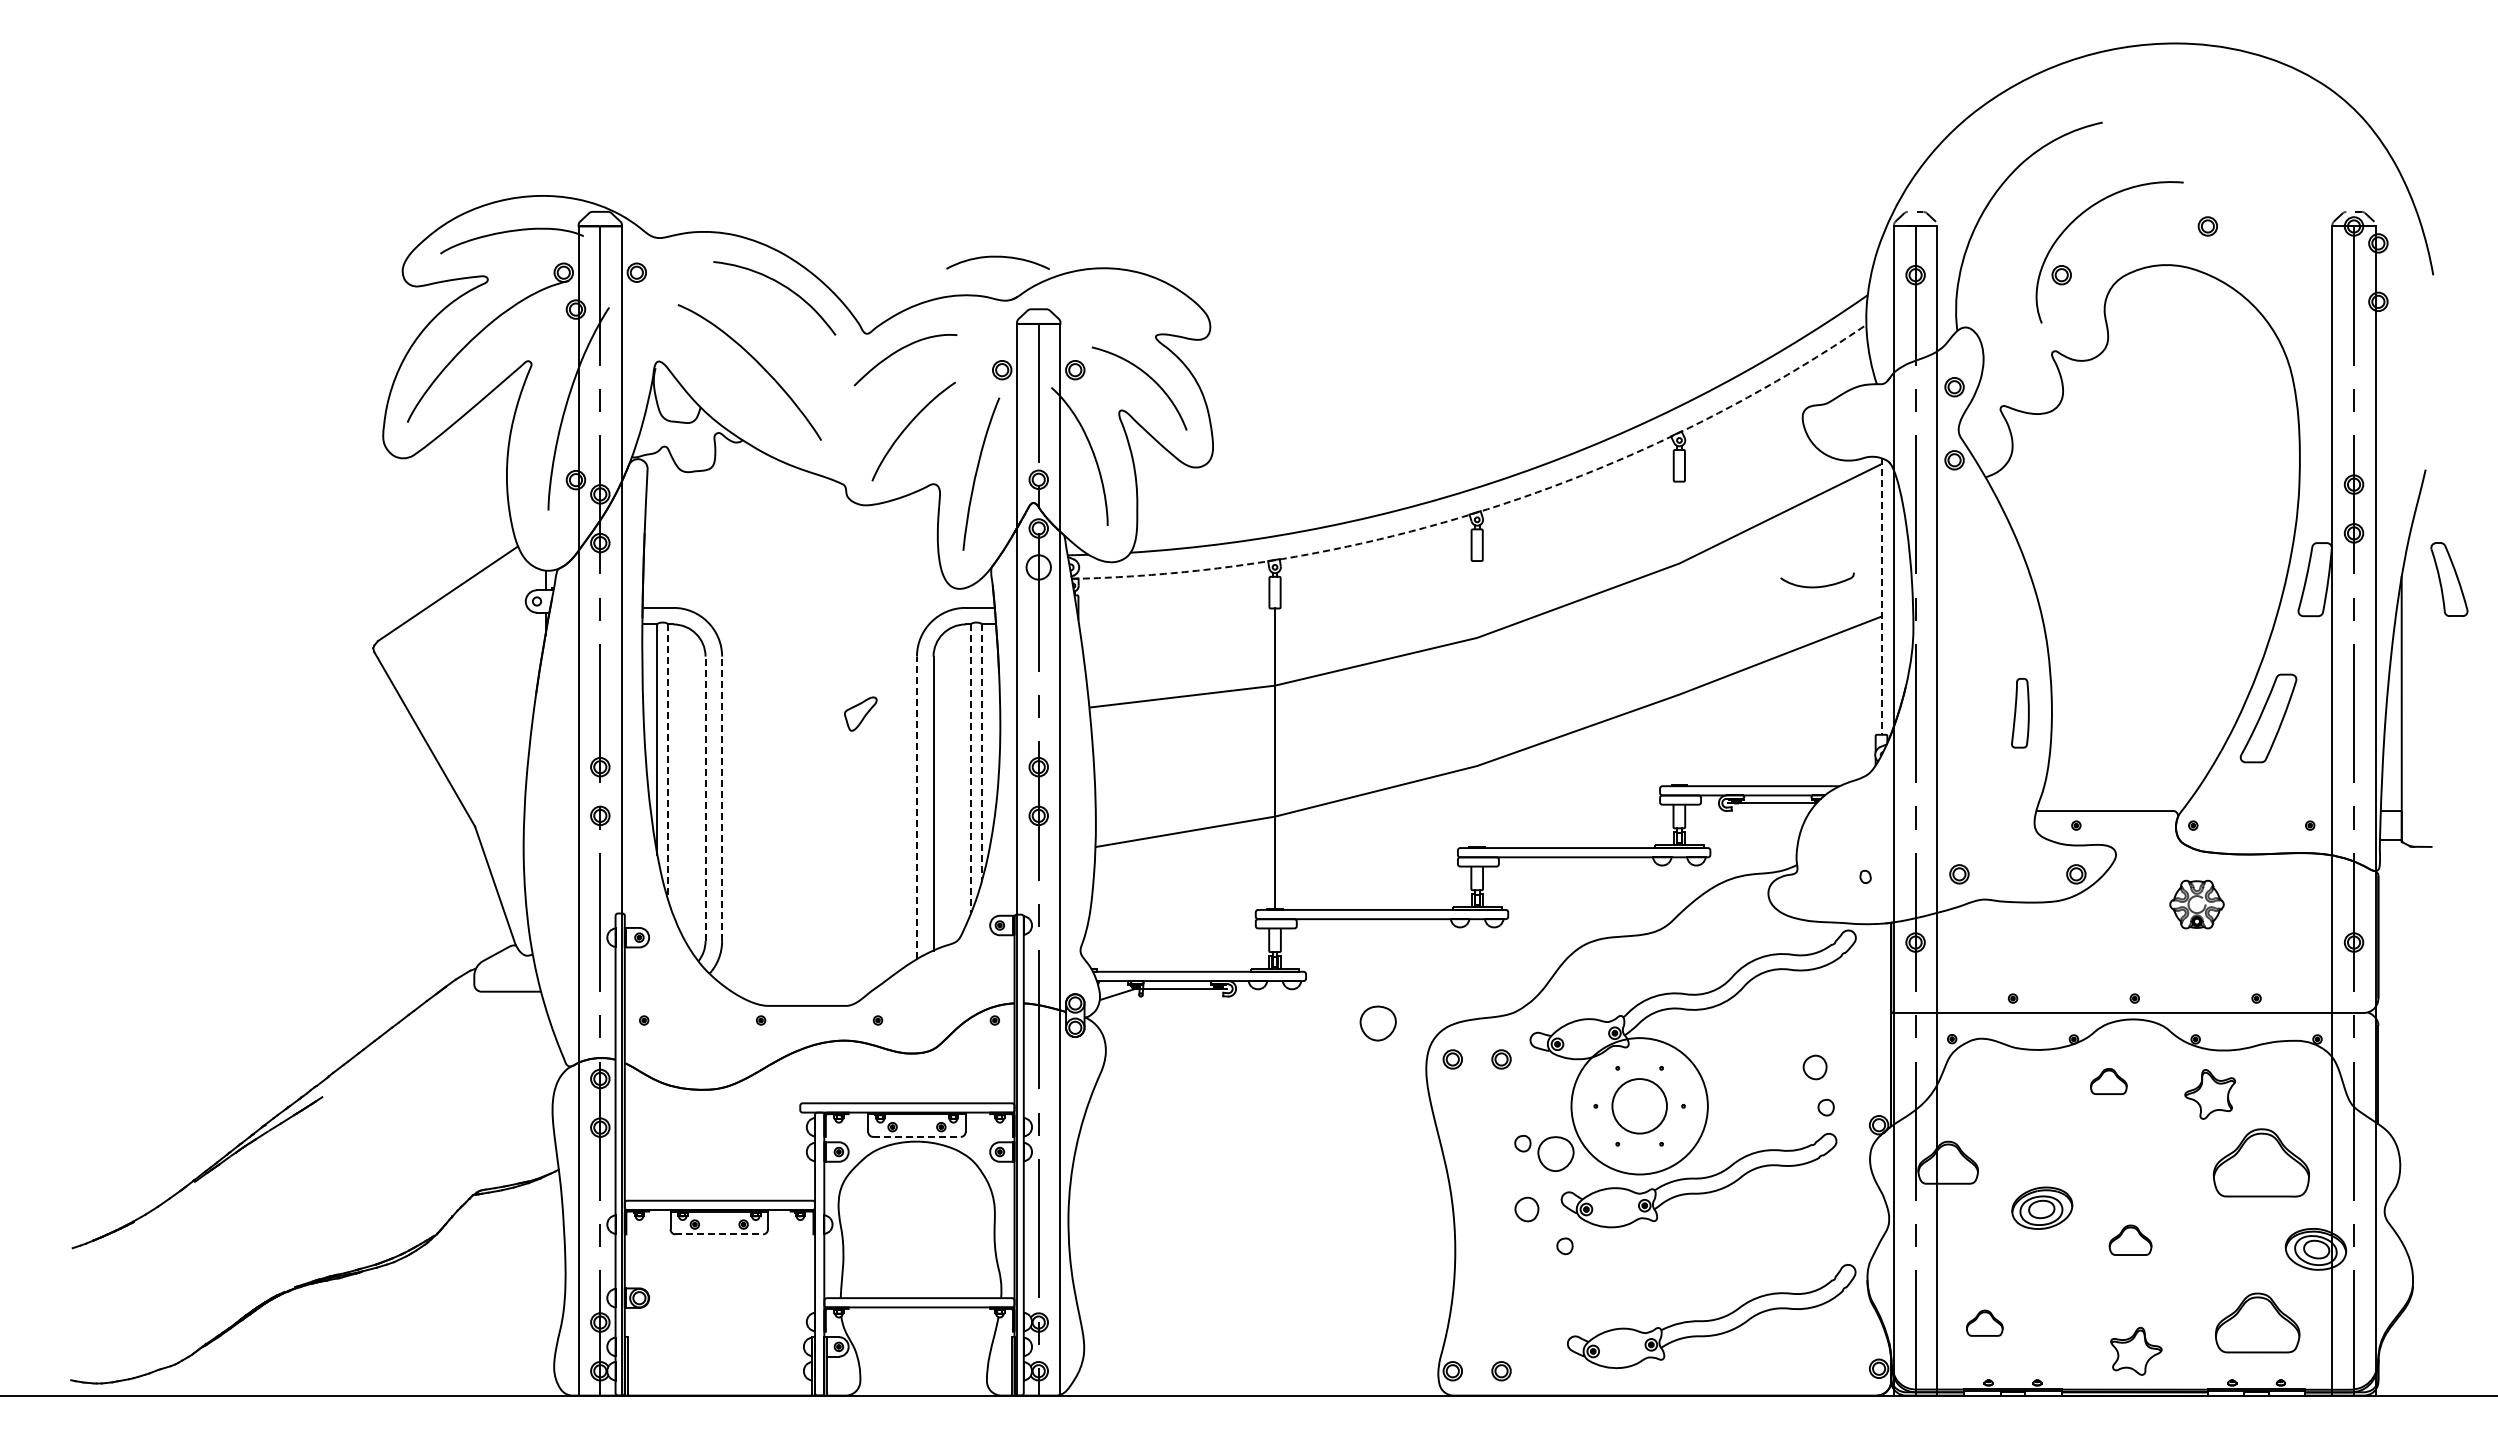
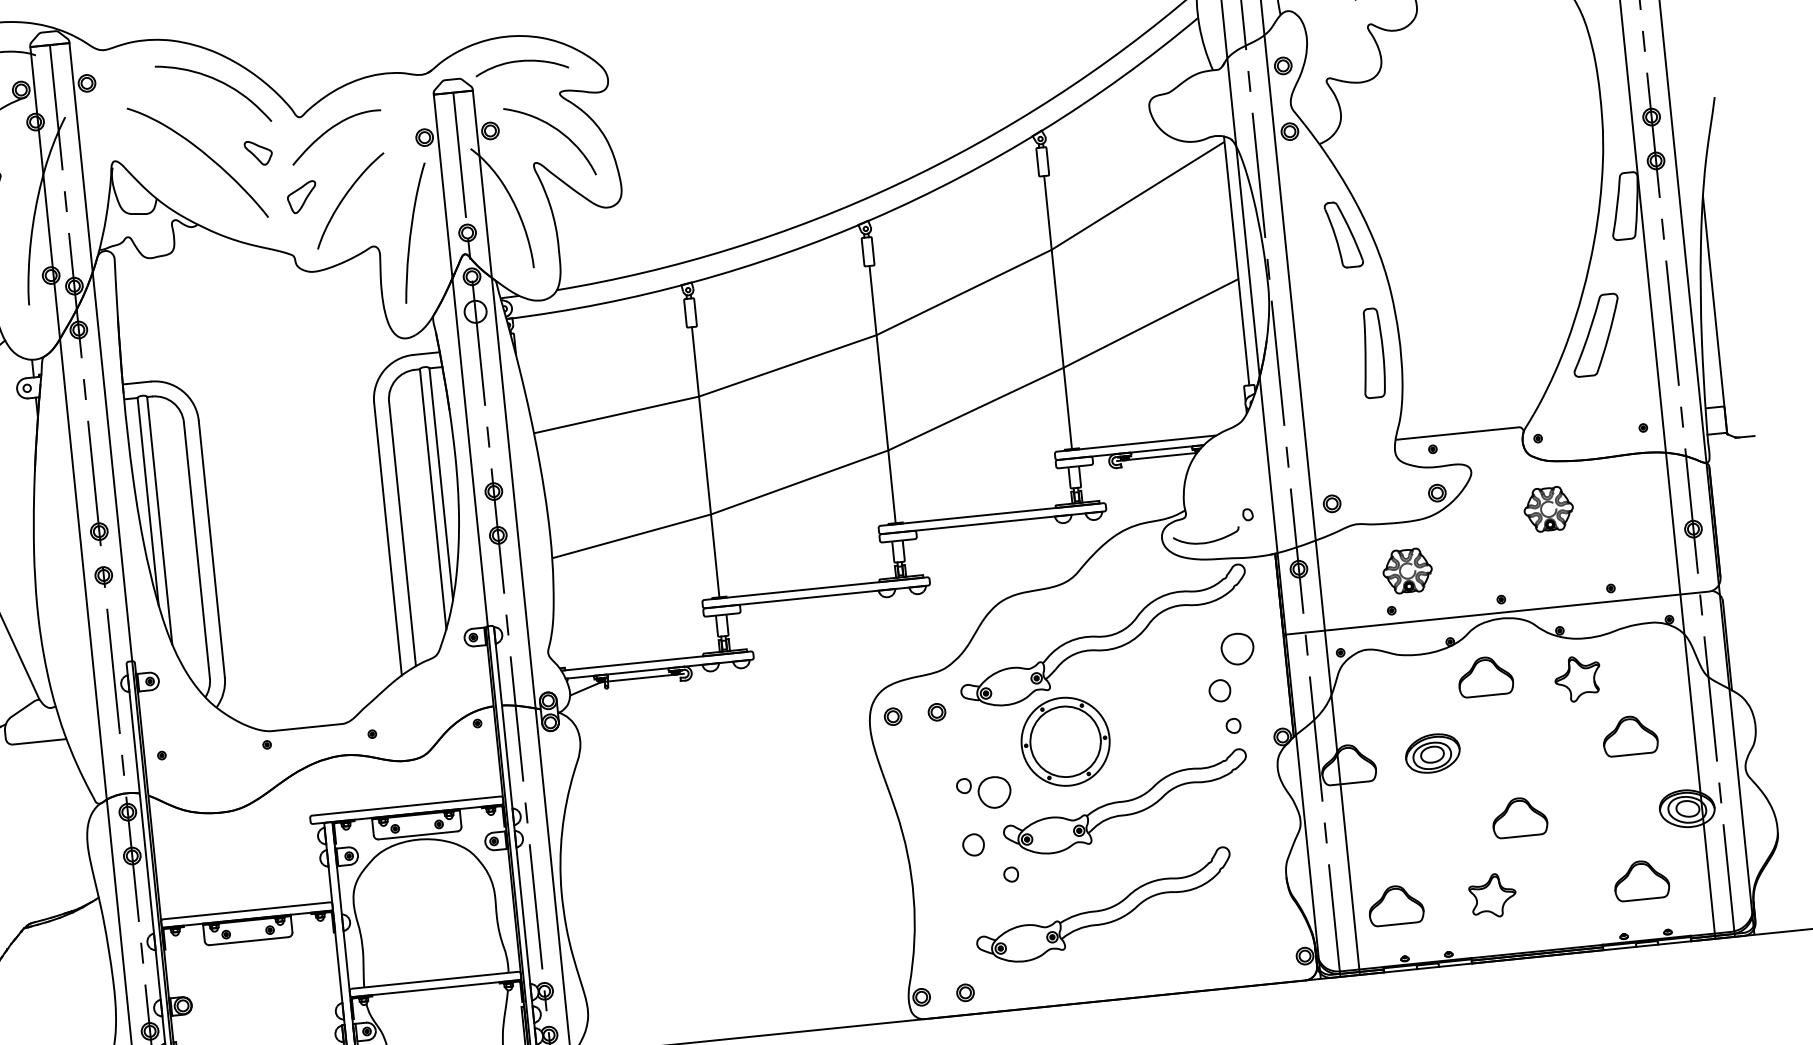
curve: (997, 257) -> (520, 61), moved
part: (817, 368) -> (258, 153), added
arc: (1487, 509) -> (874, 218), dashed -> solid
part: (2449, 579) -> (1343, 234), moved
curve: (1817, 586) -> (1207, 542), moved
line: (1881, 597) -> (1236, 261), dashed -> solid
line: (1679, 632) -> (1058, 311), added
line: (1477, 703) -> (882, 394), added
part: (860, 713) -> (301, 196), moved
part: (2020, 713) -> (1372, 353), size x1.43
line: (981, 753) -> (441, 484), dashed -> solid
line: (667, 761) -> (159, 520), dashed -> solid
line: (971, 769) -> (433, 499), dashed -> solid
line: (705, 798) -> (196, 550), dashed -> solid
line: (722, 798) -> (212, 548), dashed -> solid
line: (916, 807) -> (387, 539), dashed -> solid
part: (2034, 956) -> (1407, 570), added
part: (1377, 1023) -> (1236, 649), moved
part: (2108, 1081) -> (1485, 676), size x1.67
circle: (1639, 1106) -> (1065, 742), size x0.71
circle: (1639, 1106) -> (1065, 742), size x1.43
line: (916, 1136) -> (417, 835), dashed -> solid
part: (2260, 1162) -> (1629, 735), size x0.62
part: (2042, 1207) -> (1432, 752), moved
line: (719, 1234) -> (249, 941), dashed -> solid
part: (2130, 1240) -> (1519, 817), size x1.43
part: (1711, 1316) -> (1103, 906), moved
part: (1984, 1323) -> (1395, 905), size x1.67
part: (2257, 1323) -> (1641, 880), size x0.71
part: (2136, 1350) -> (1492, 894), moved

